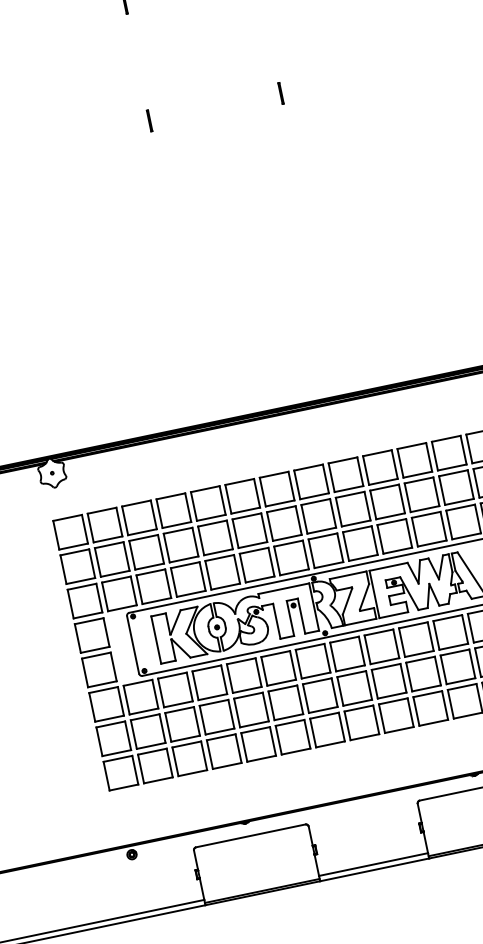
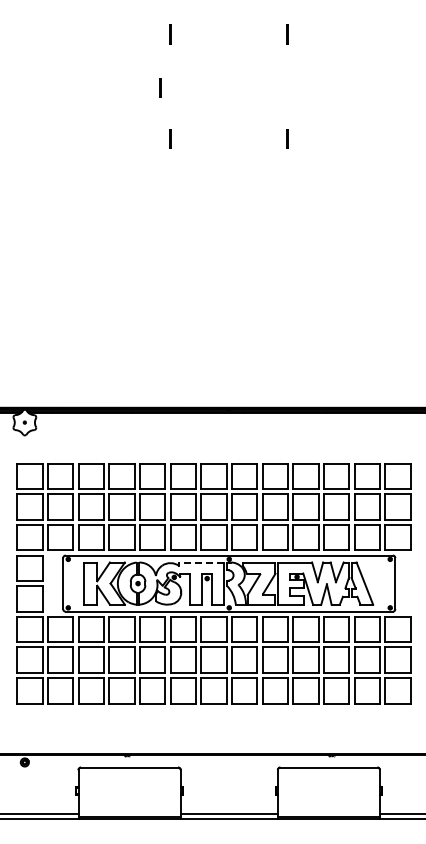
line: (125, 65) -> (160, 87), added
line: (283, 588) -> (201, 562), solid -> dashed

